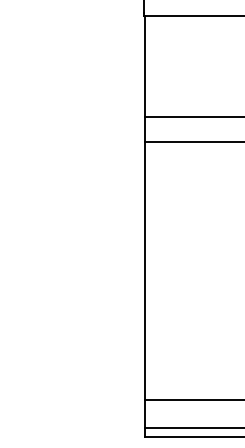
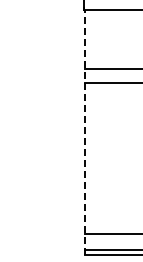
line: (144, 226) -> (84, 132), solid -> dashed

